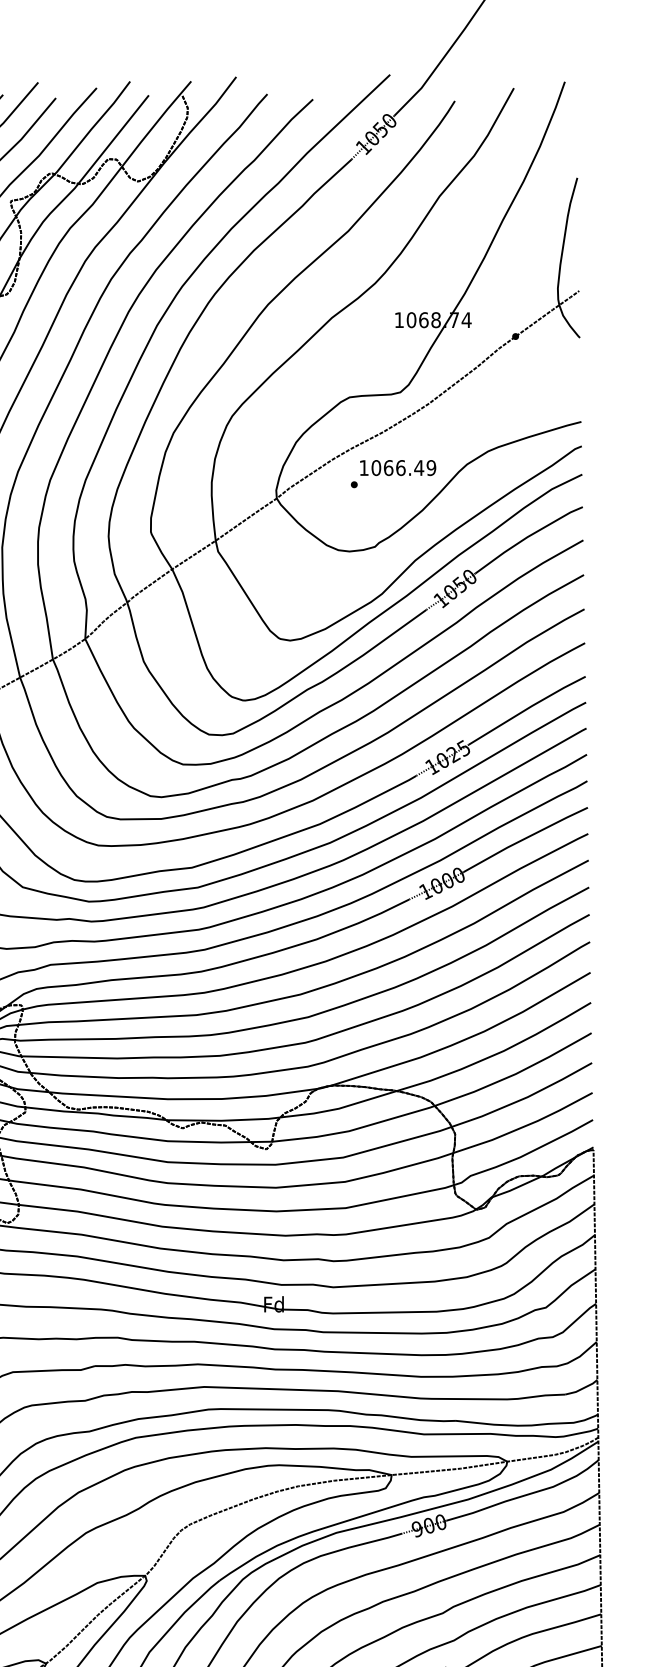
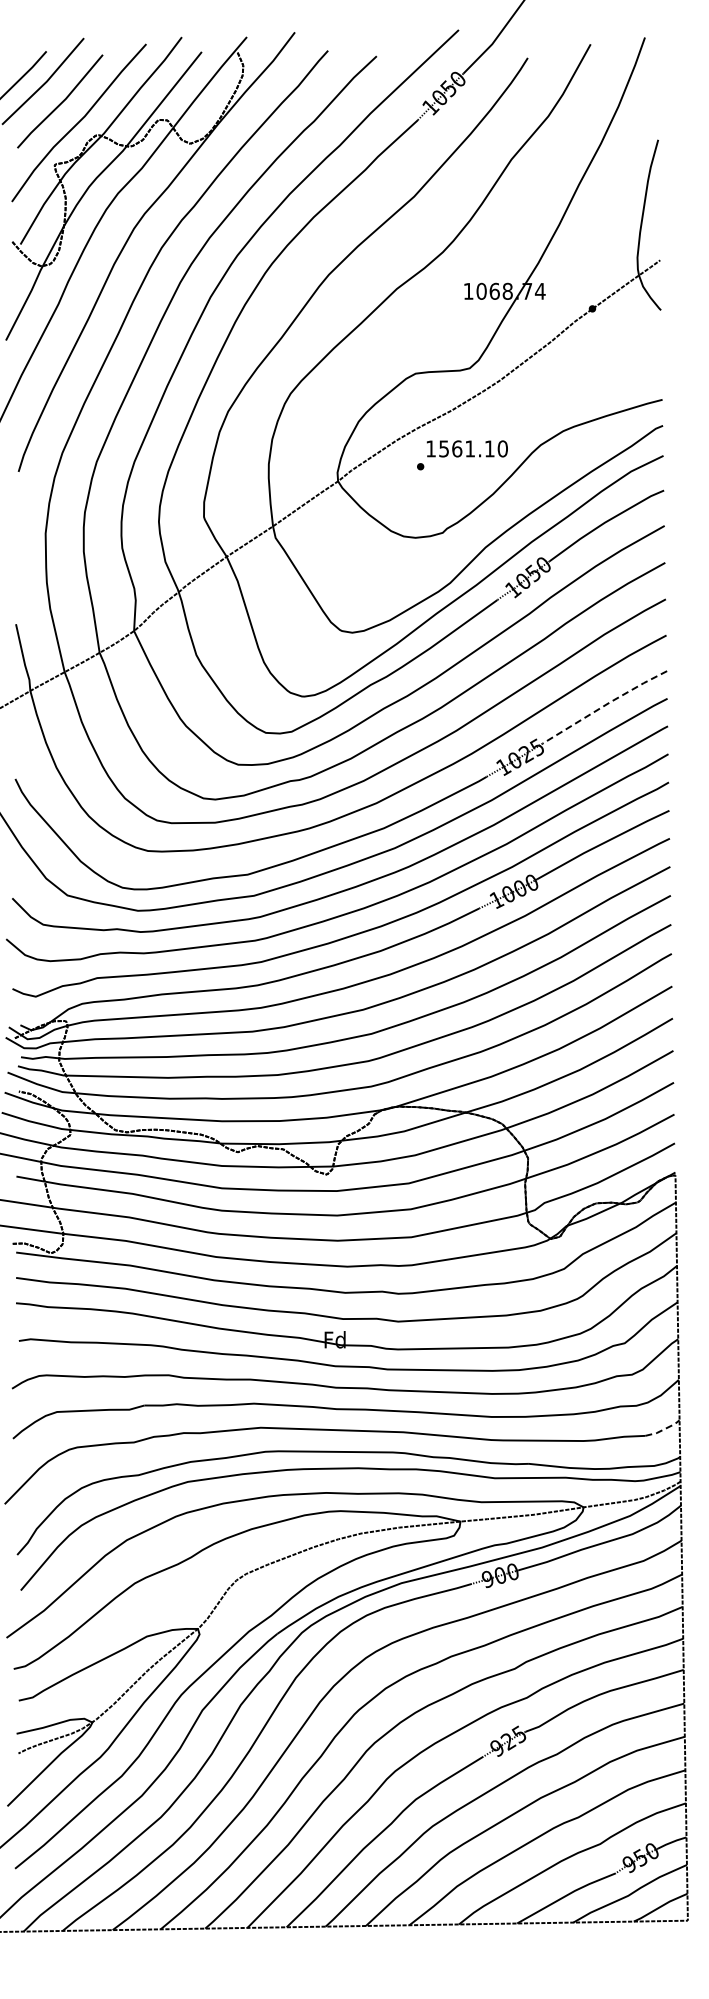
text: (403, 467) -> (473, 448), 1066.49 -> 1561.10
line: (527, 708) -> (605, 705), solid -> dashed
line: (582, 1388) -> (663, 1429), solid -> dashed

